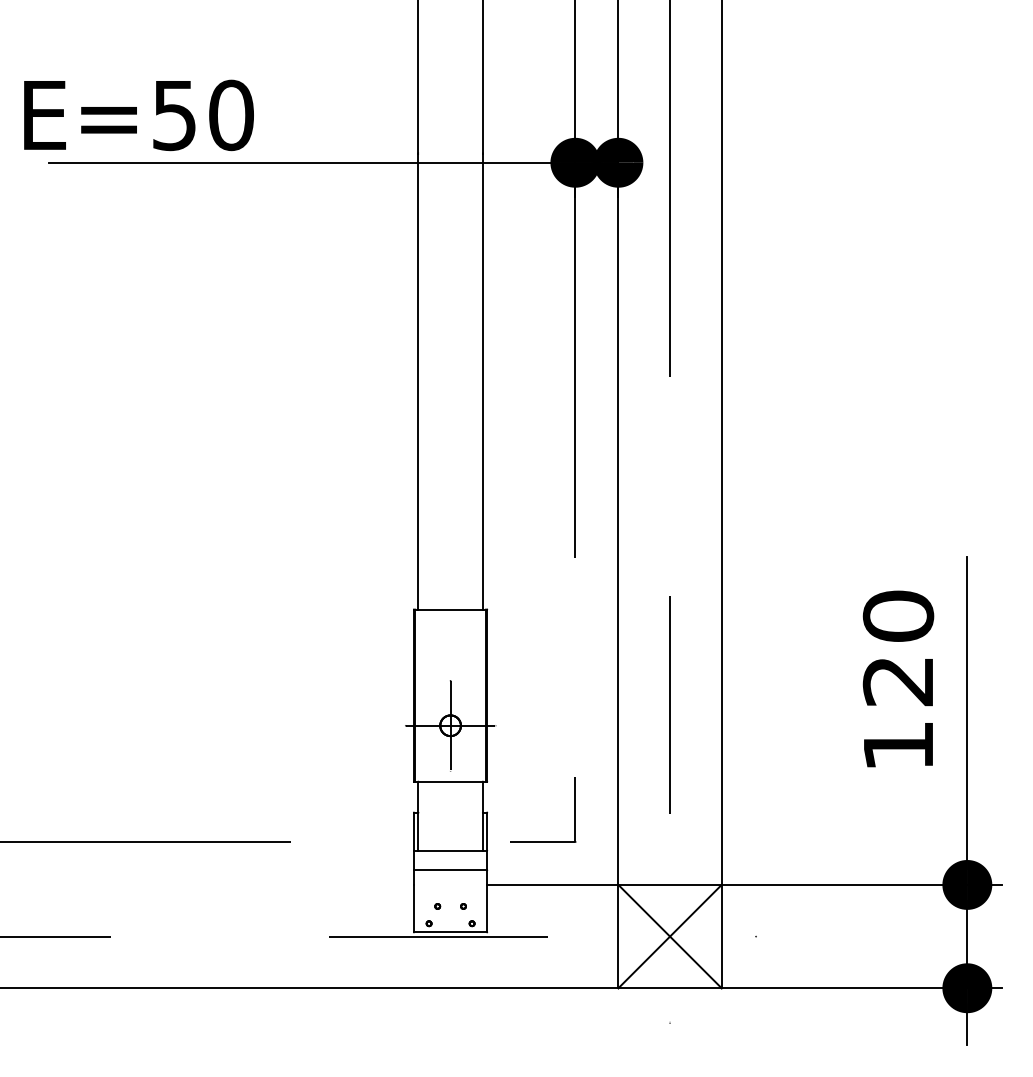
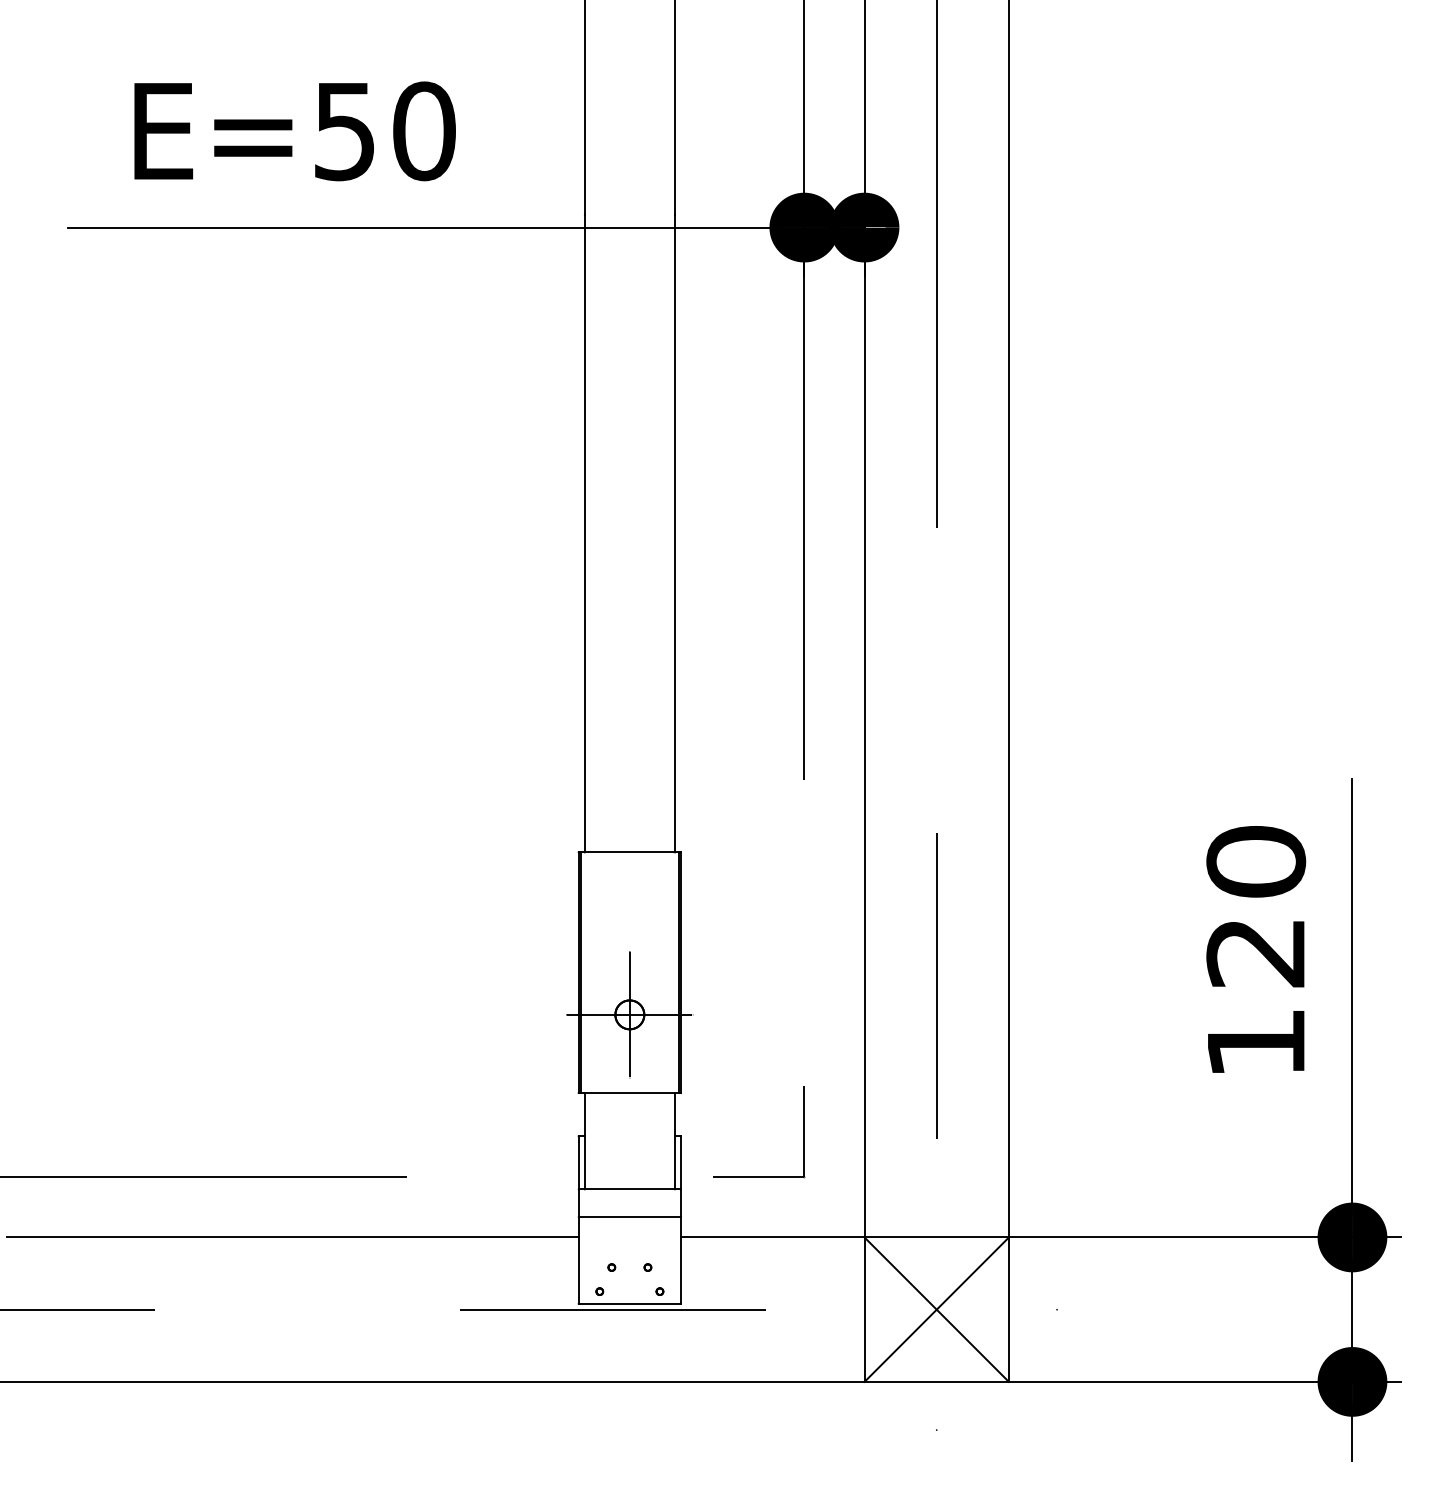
text: (138, 115) -> (294, 131), moved
line: (209, 884) -> (292, 1237), added

